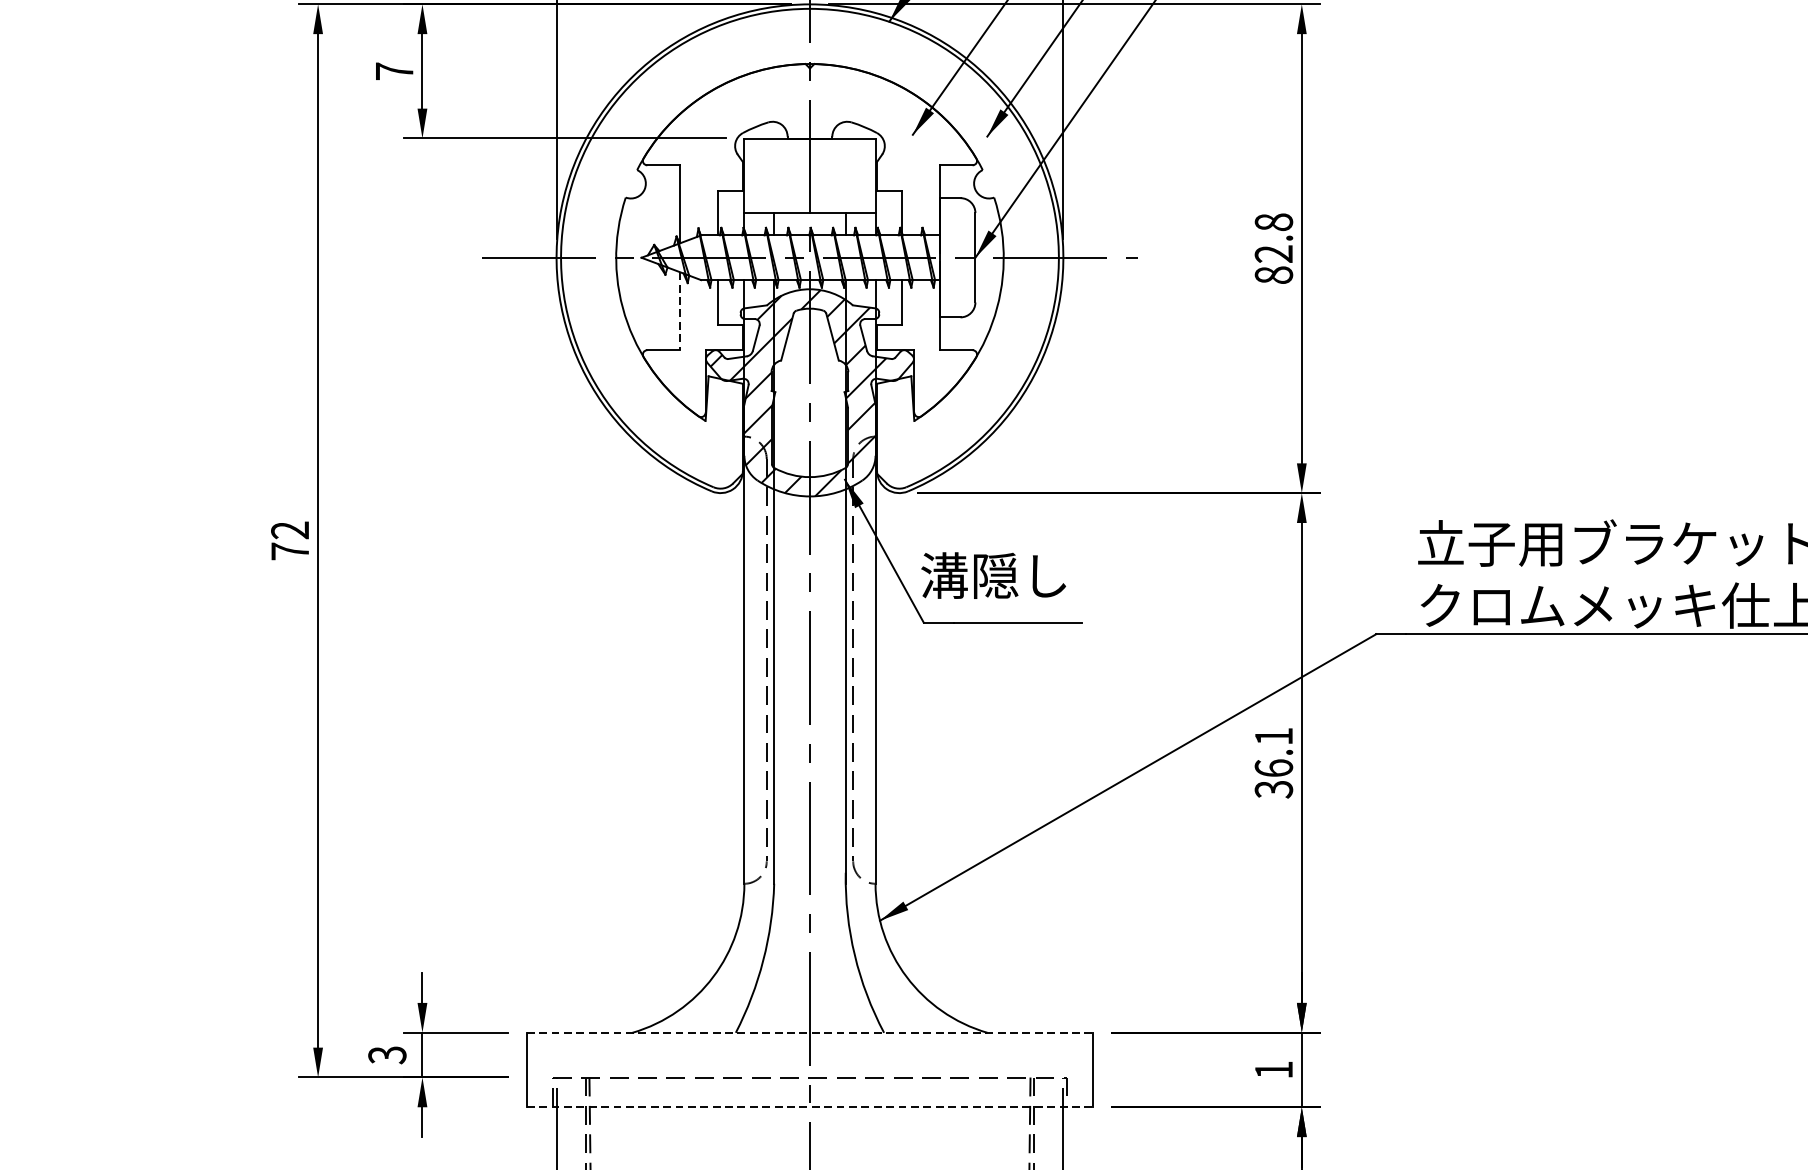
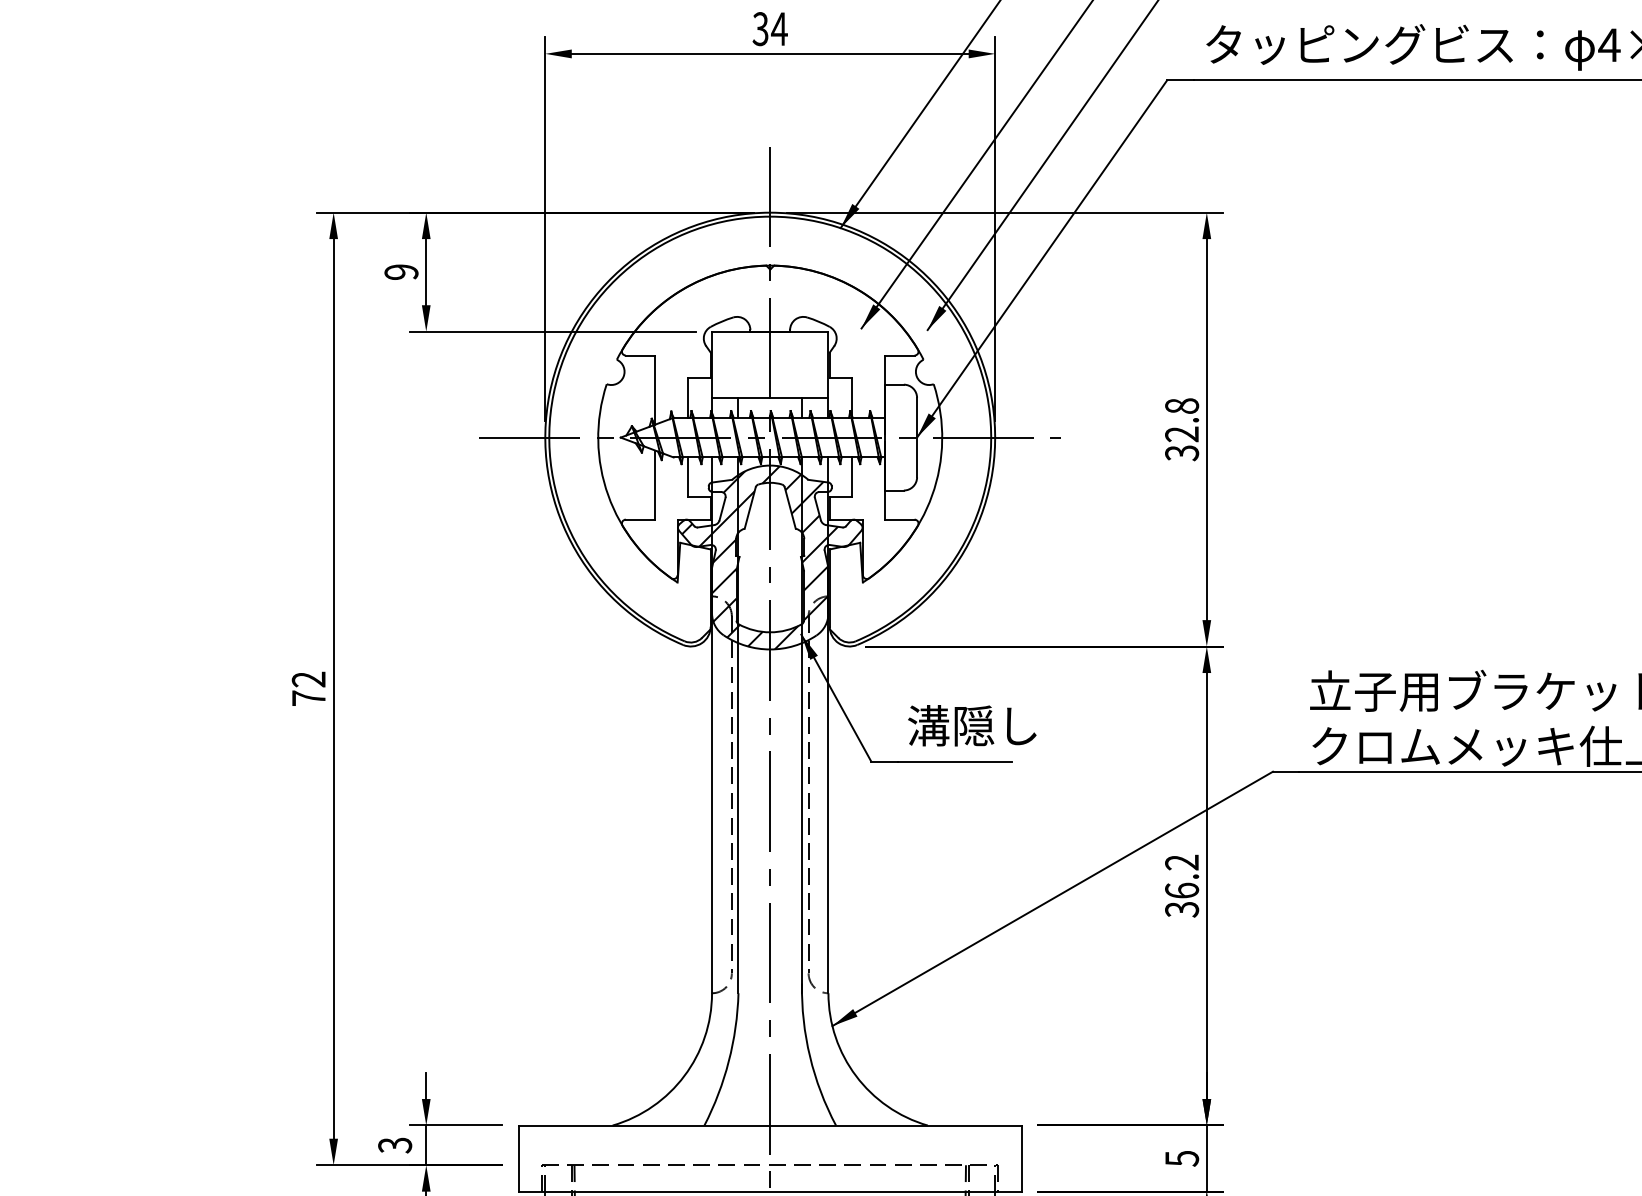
text: (394, 70) -> (401, 271), 7 -> 9
text: (1273, 275) -> (1181, 453), 82.8 -> 32.8
line: (680, 311) -> (655, 485), dashed -> solid
text: (993, 575) -> (972, 725), moved
text: (1273, 736) -> (1181, 862), 36.1 -> 36.2
line: (810, 1032) -> (770, 1125), dashed -> solid
text: (1274, 1069) -> (1182, 1158), 1 -> 5
line: (810, 1107) -> (770, 1191), dashed -> solid

